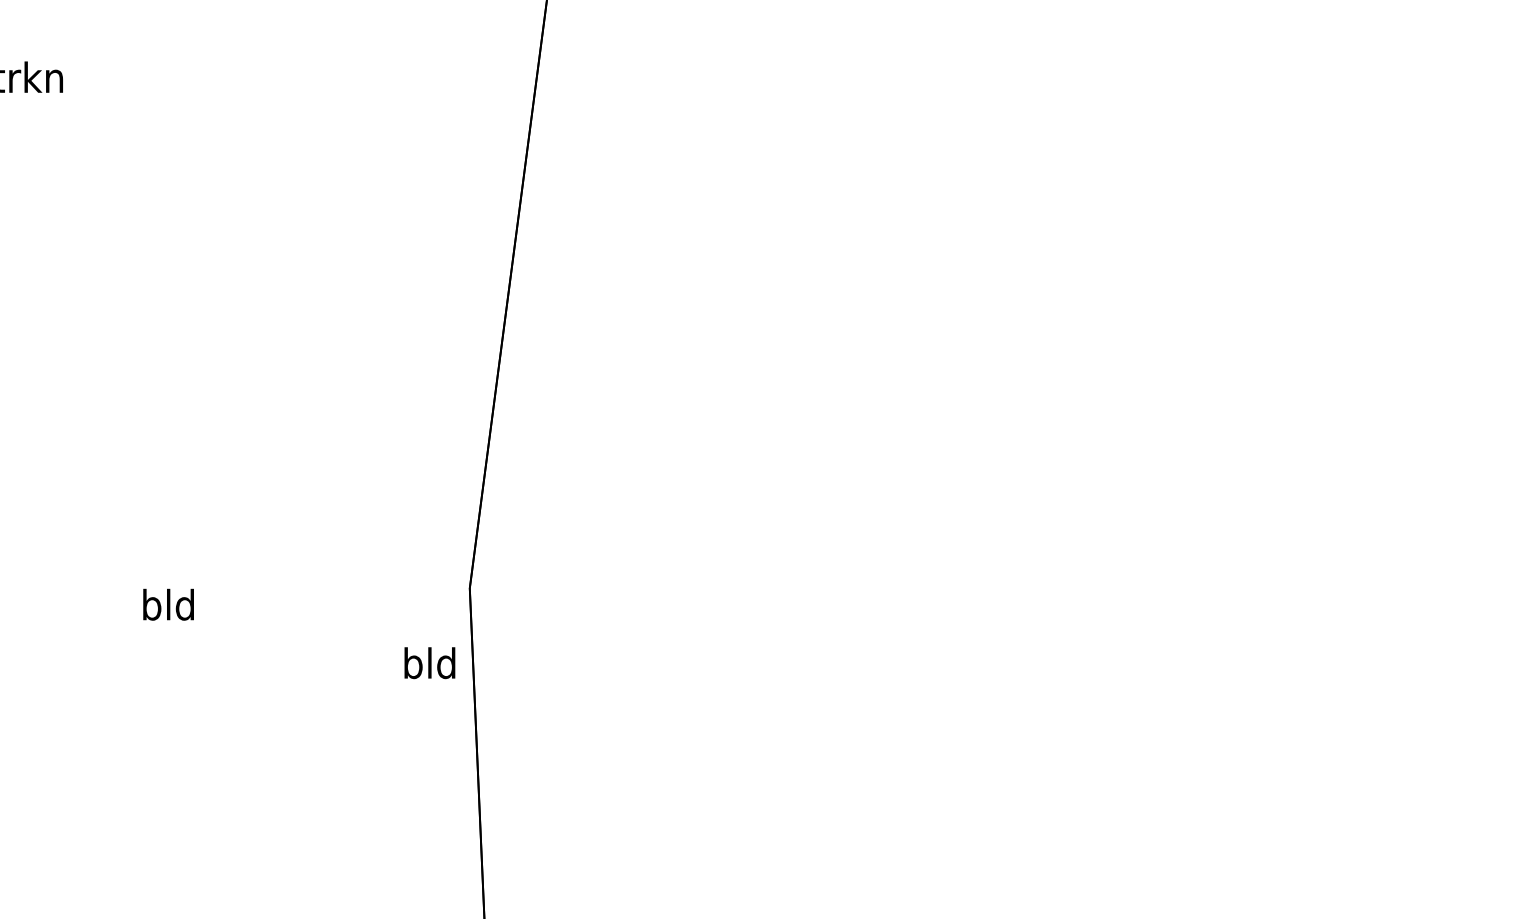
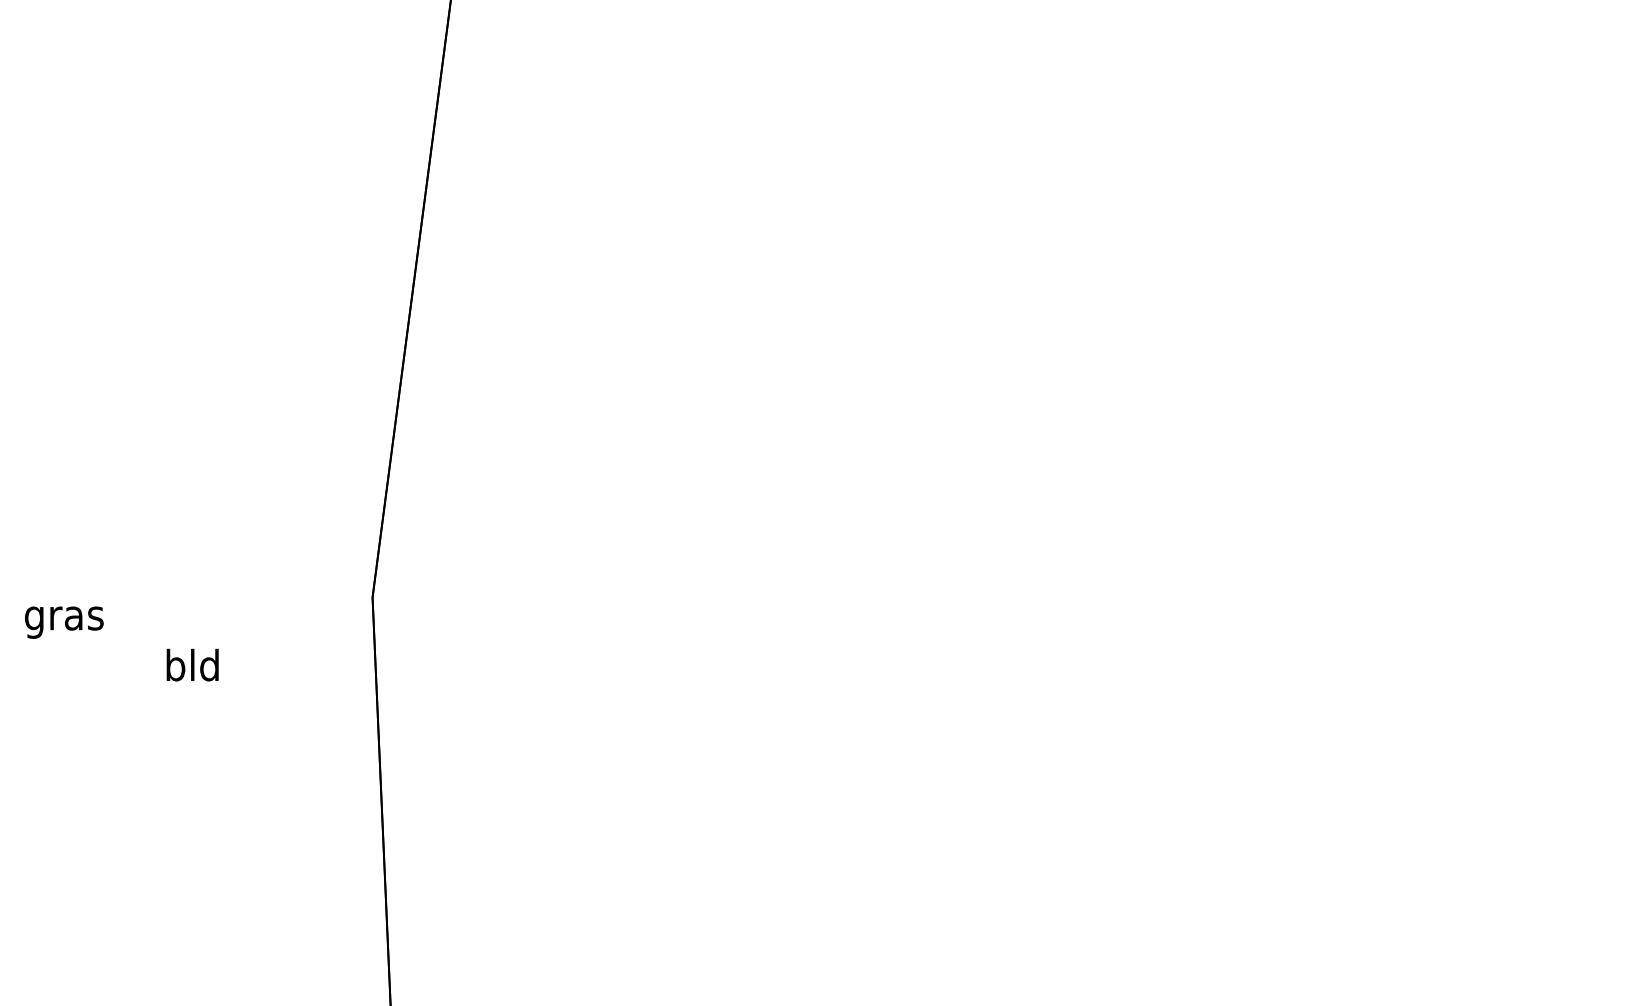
text: (168, 608) -> (64, 618), bld -> gras
text: (429, 662) -> (192, 664), moved

